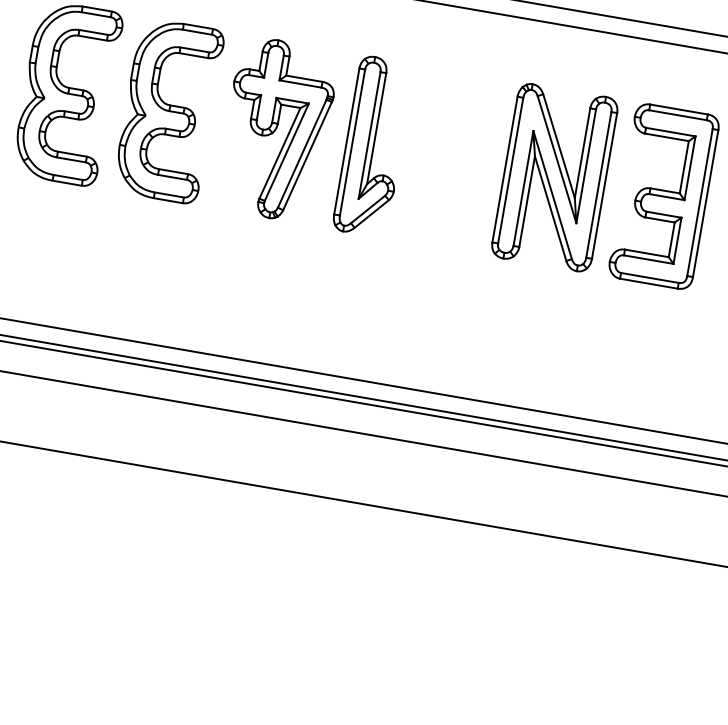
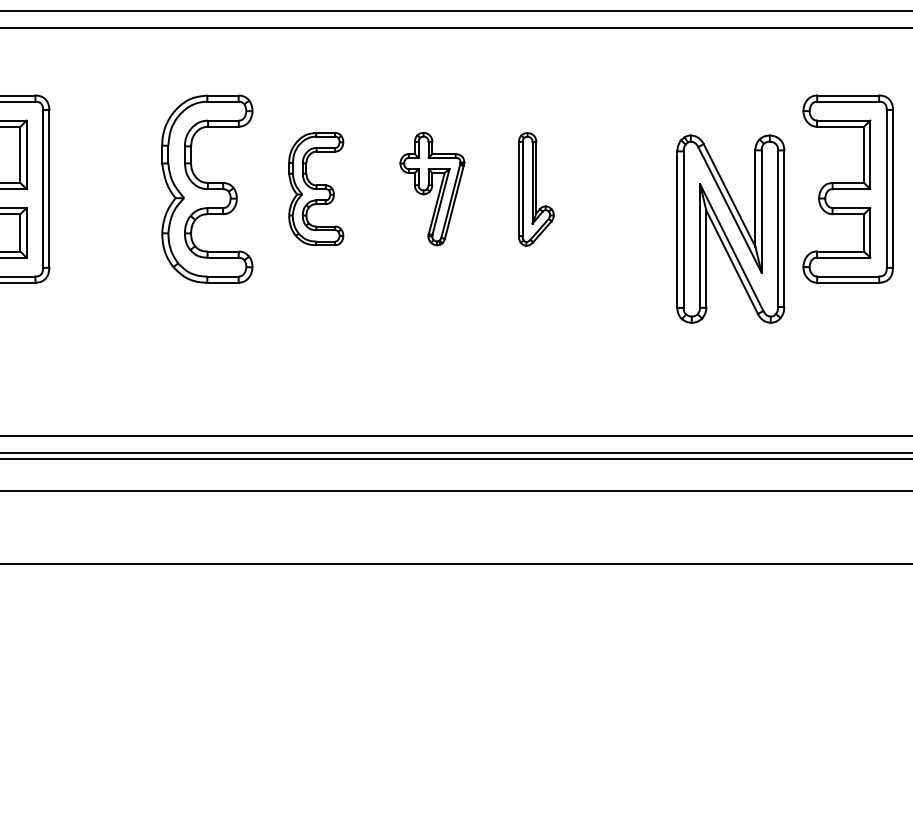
part: (169, 110) -> (316, 188), size x0.6
part: (277, 129) -> (432, 188), size x0.6
part: (373, 146) -> (536, 189), size x0.6
part: (554, 177) -> (730, 228), moved

